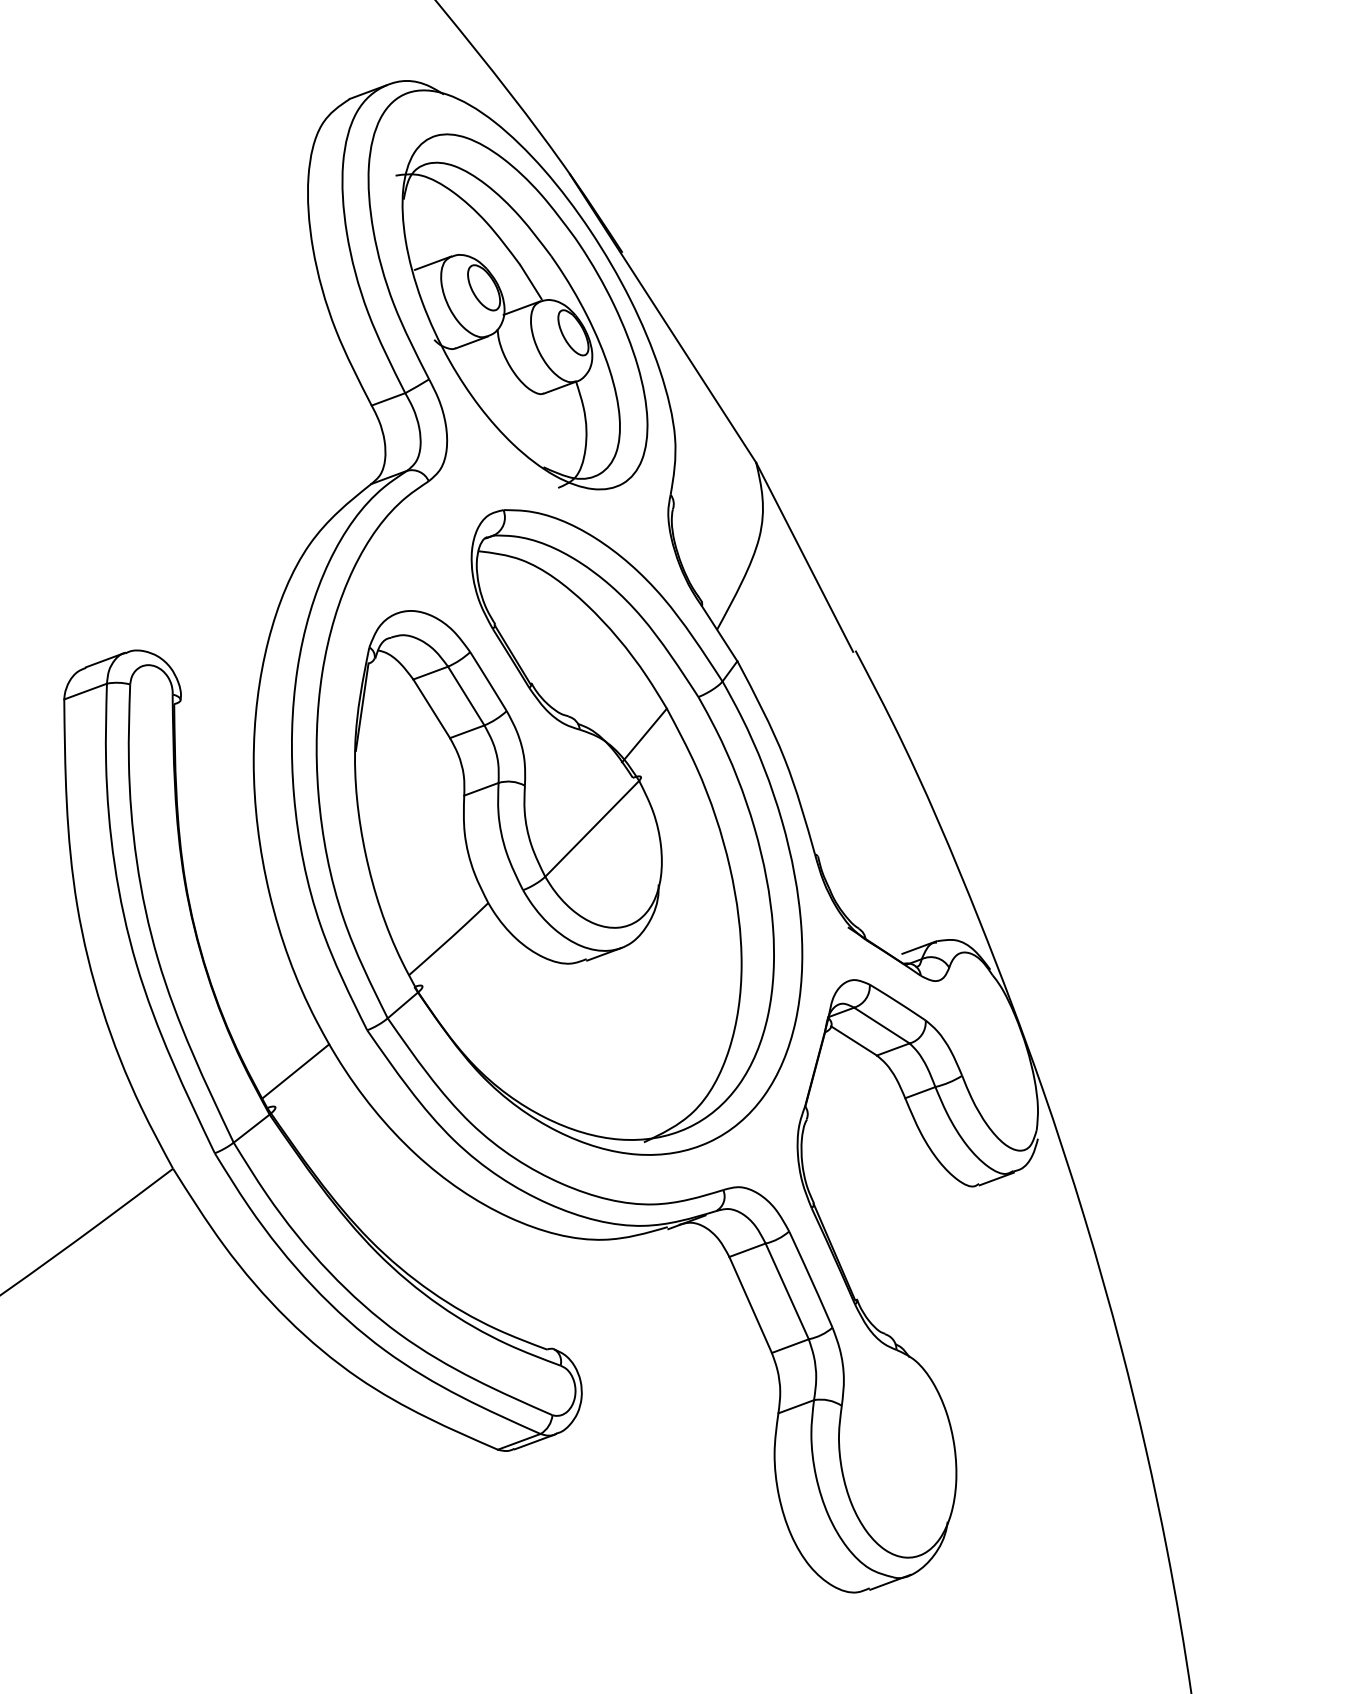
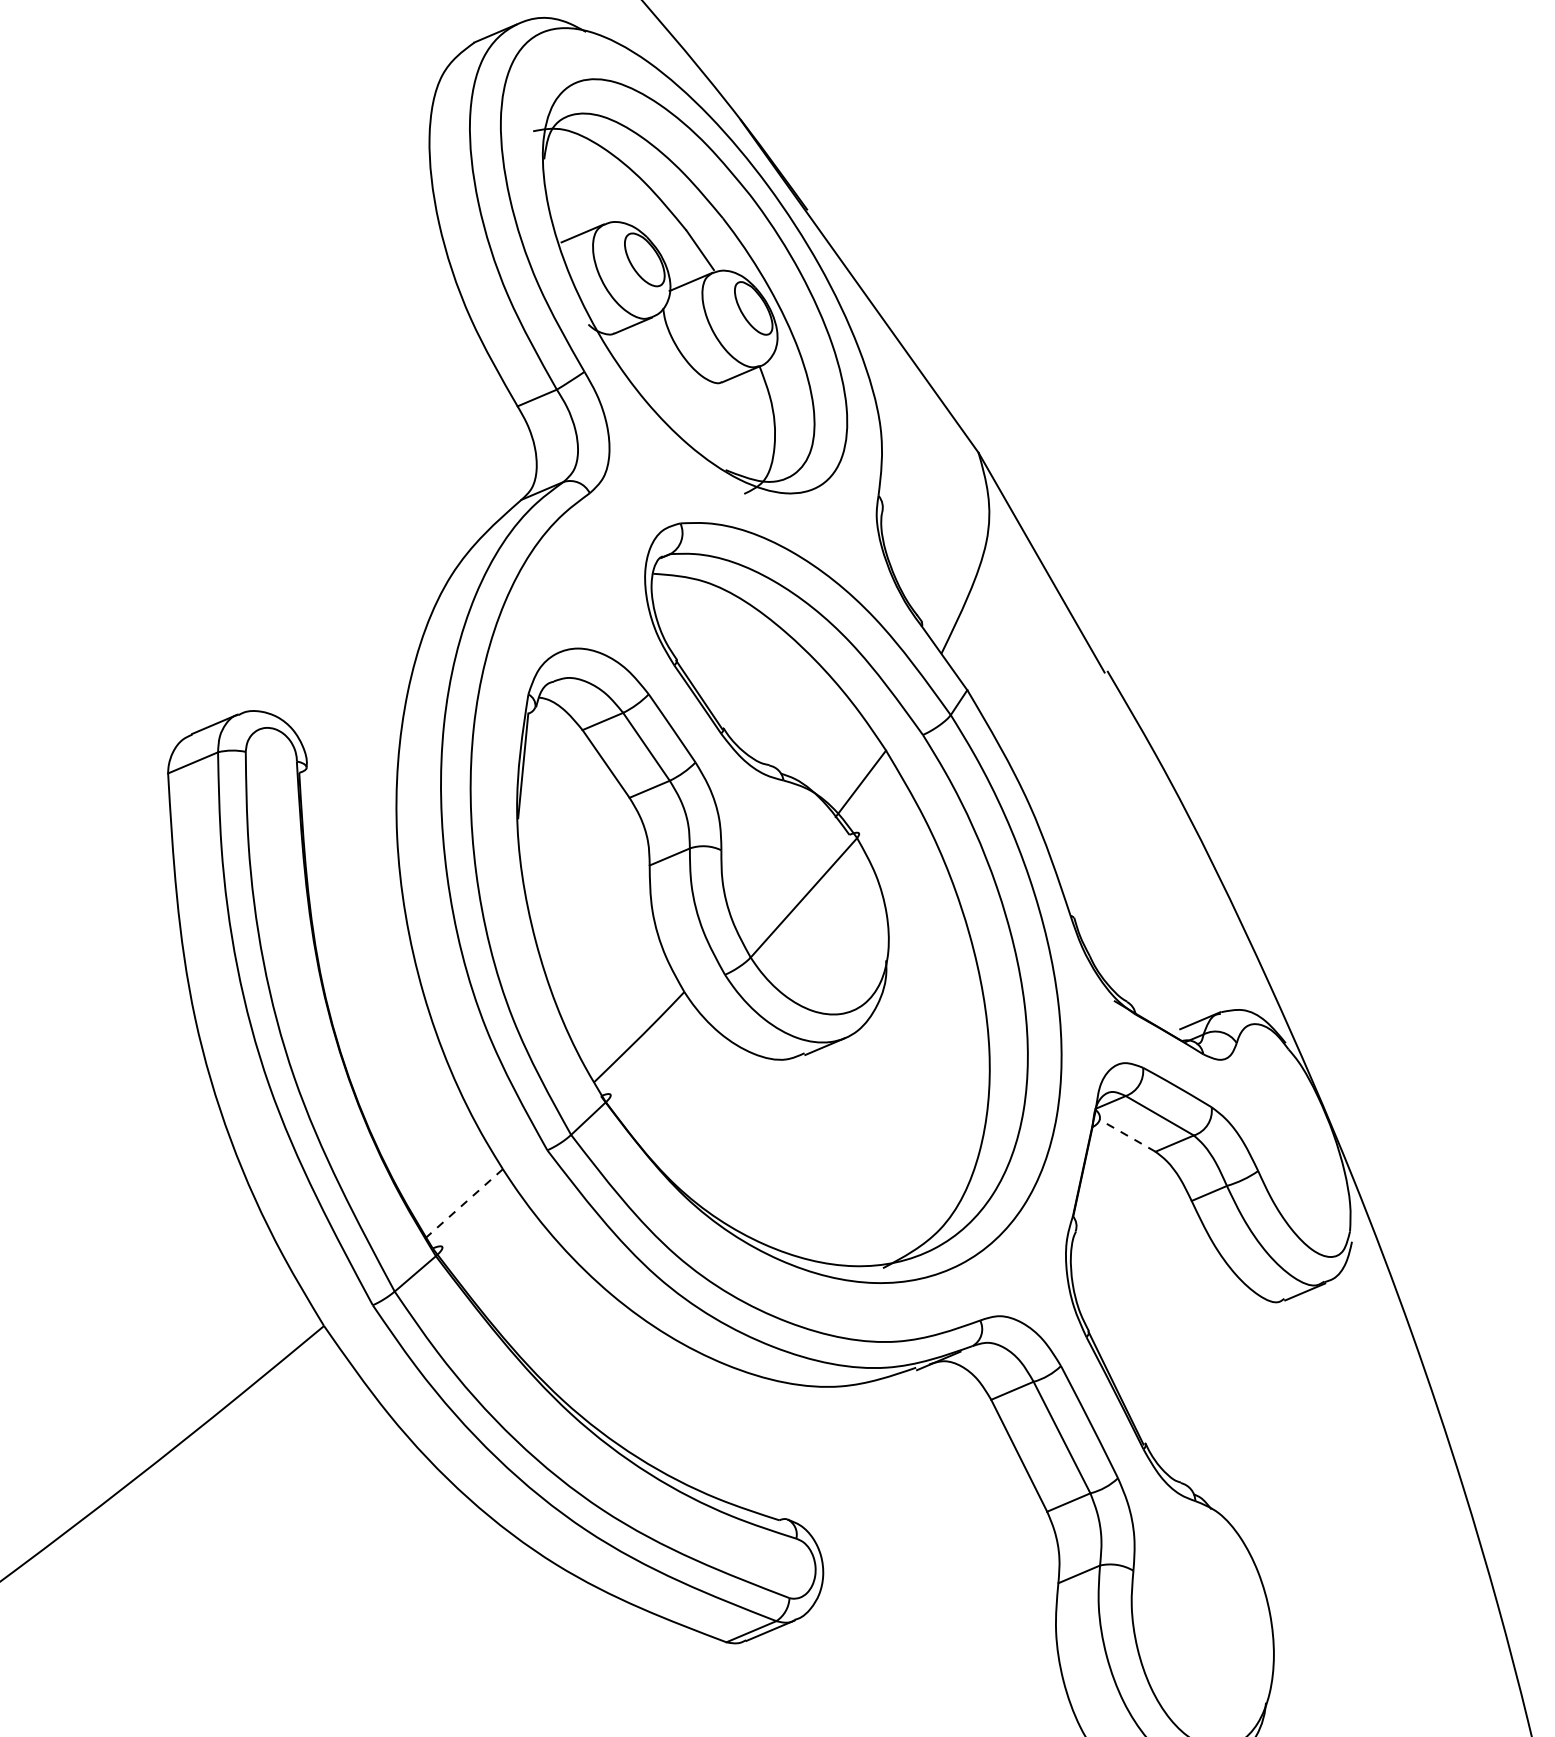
line: (853, 1040) -> (1126, 1135), solid -> dashed
line: (295, 1071) -> (464, 1203), solid -> dashed

